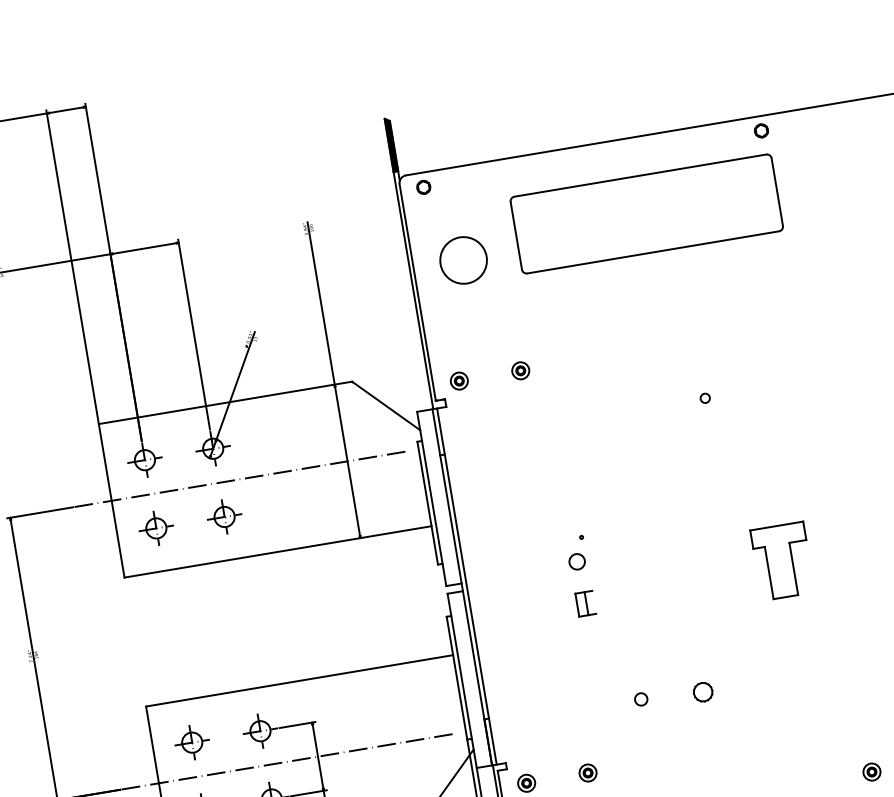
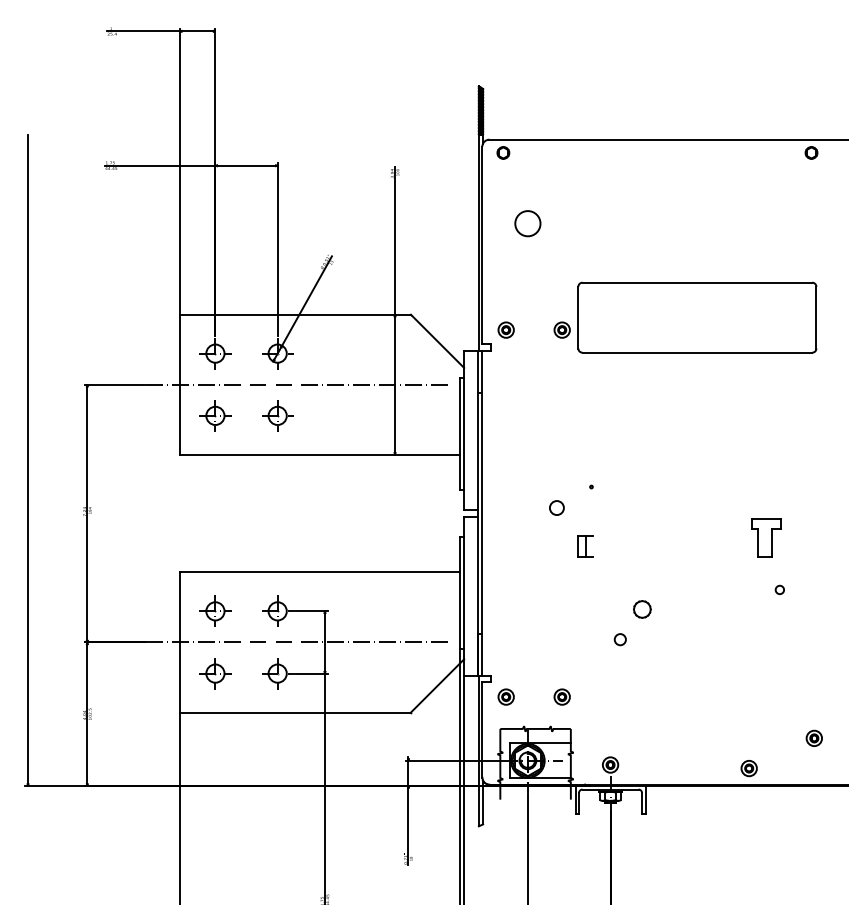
part: (646, 213) -> (697, 317), moved
circle: (463, 260) -> (527, 223), size x0.6
circle: (704, 397) -> (779, 589), moved
part: (782, 560) -> (766, 537), size x0.6
circle: (576, 561) -> (556, 507), moved
part: (703, 692) -> (642, 609), moved

